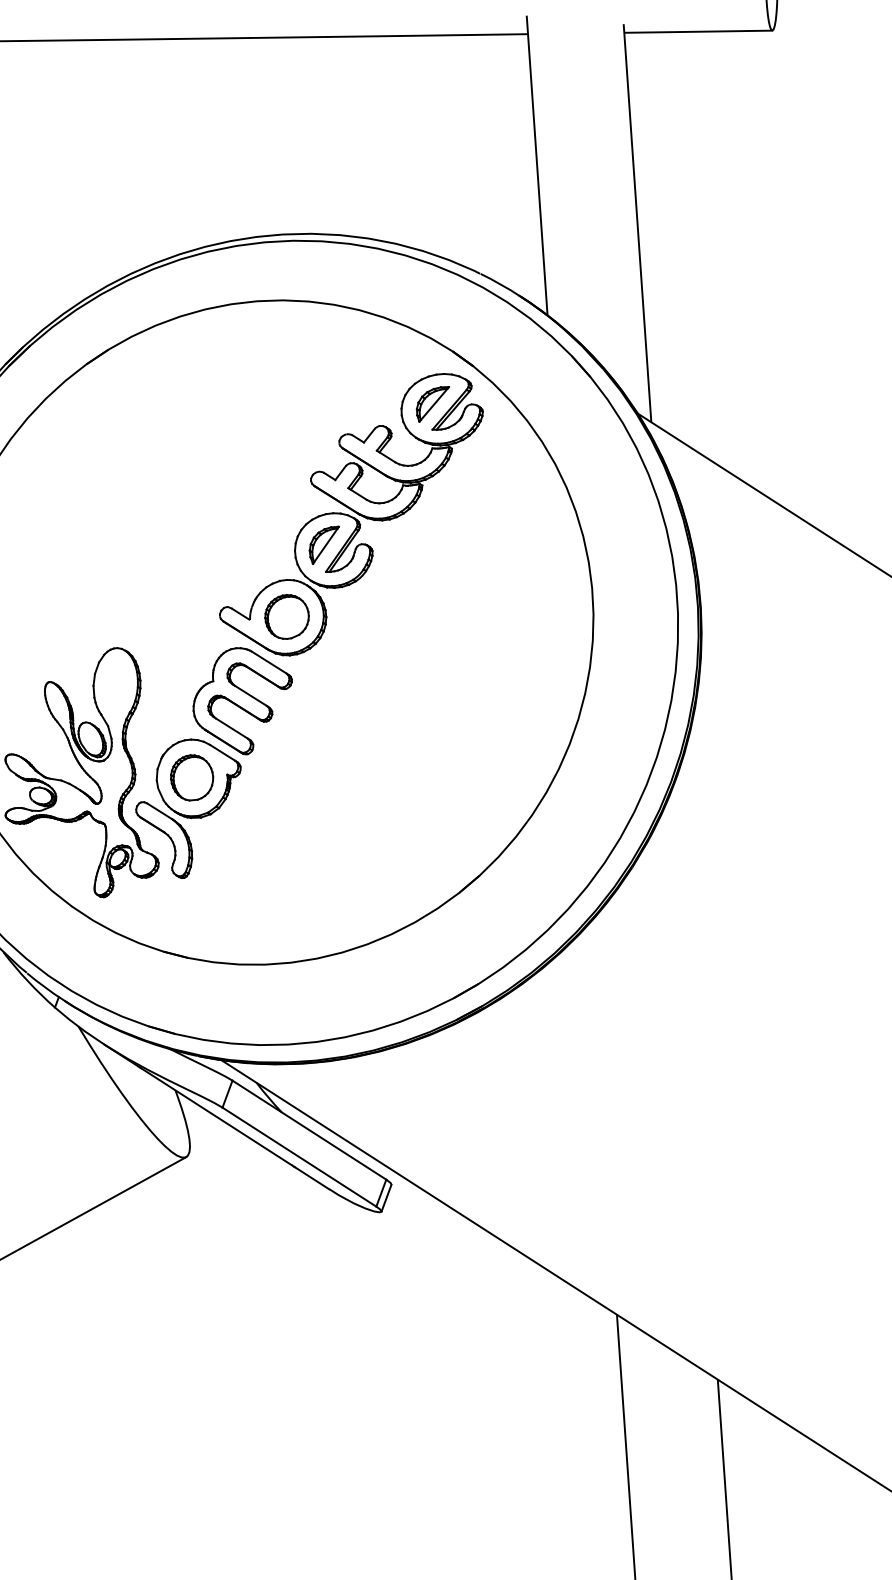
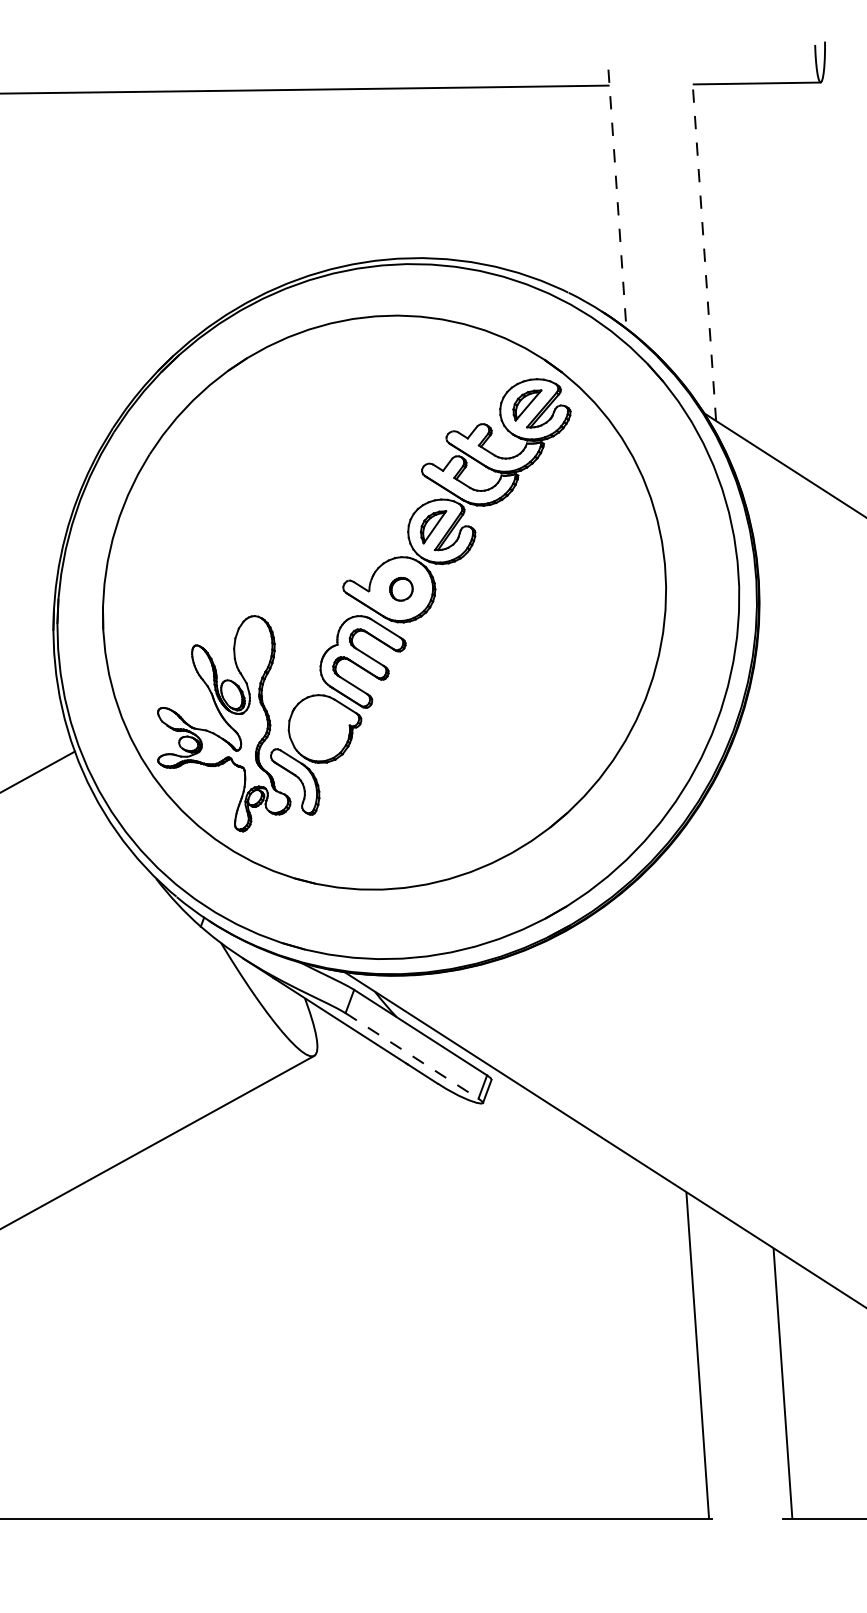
line: (537, 165) -> (617, 199), solid -> dashed
line: (637, 223) -> (704, 249), solid -> dashed
part: (287, 617) -> (401, 589), size x0.6
part: (192, 777) -> (319, 727), removed
line: (299, 1157) -> (412, 1056), solid -> dashed

